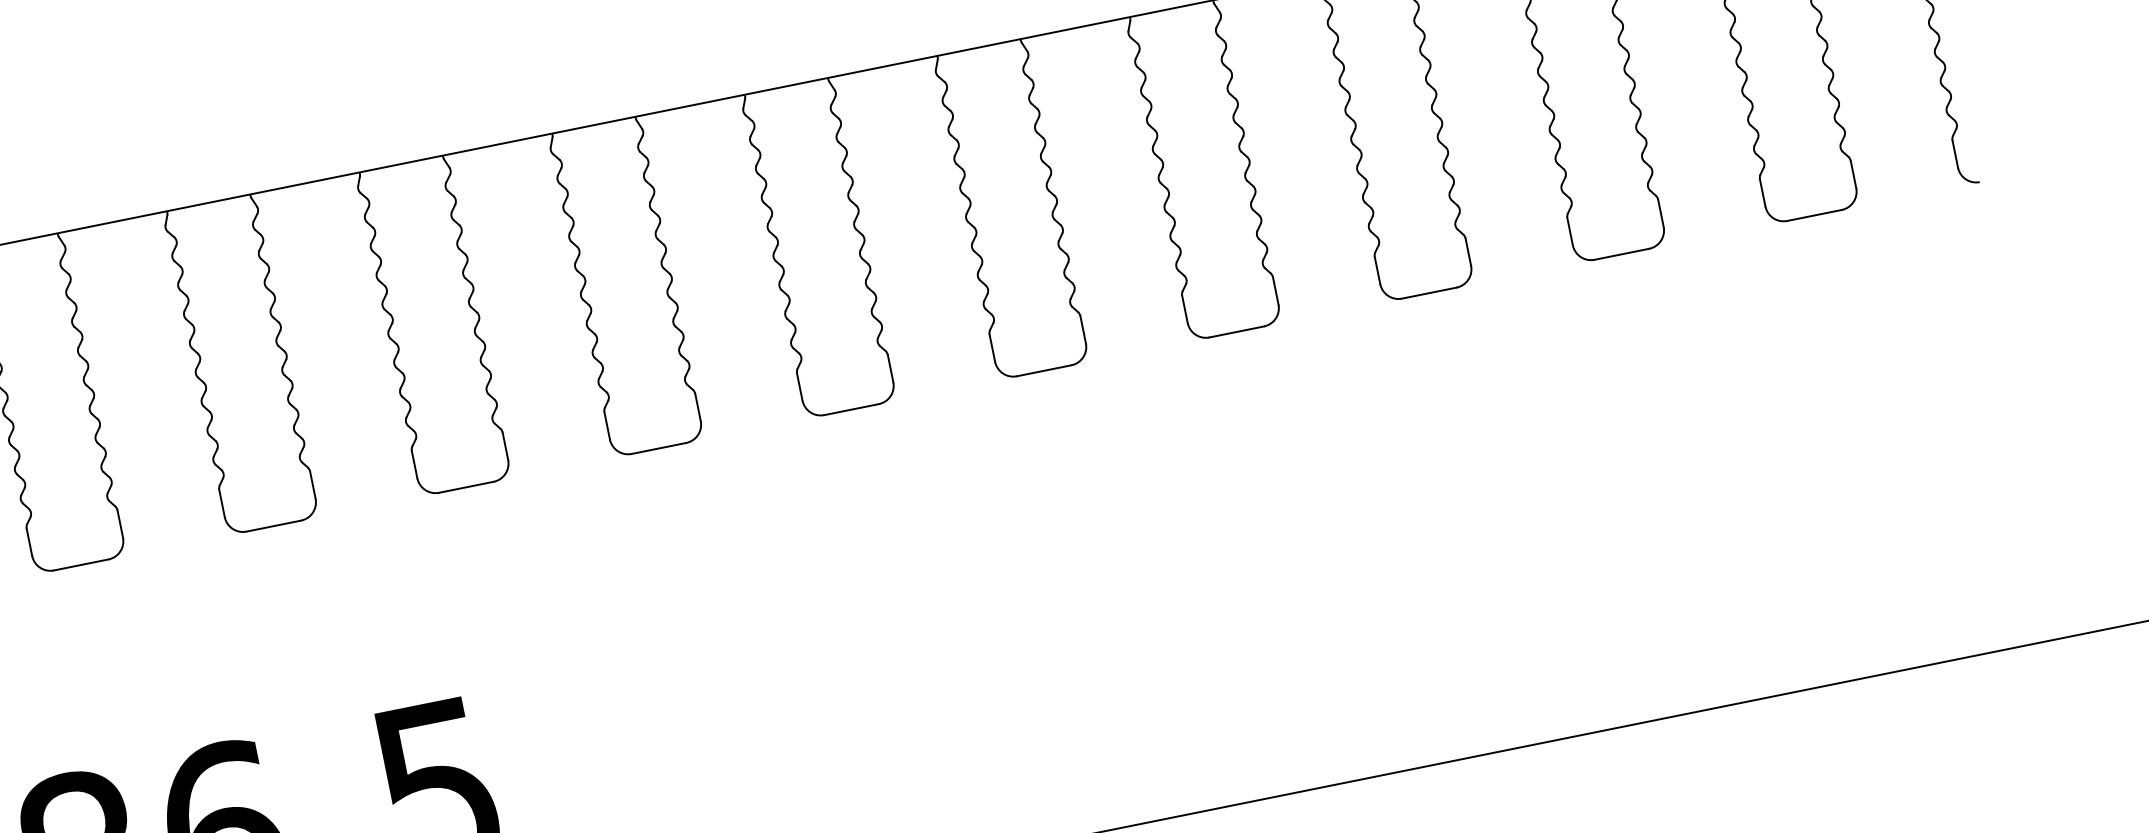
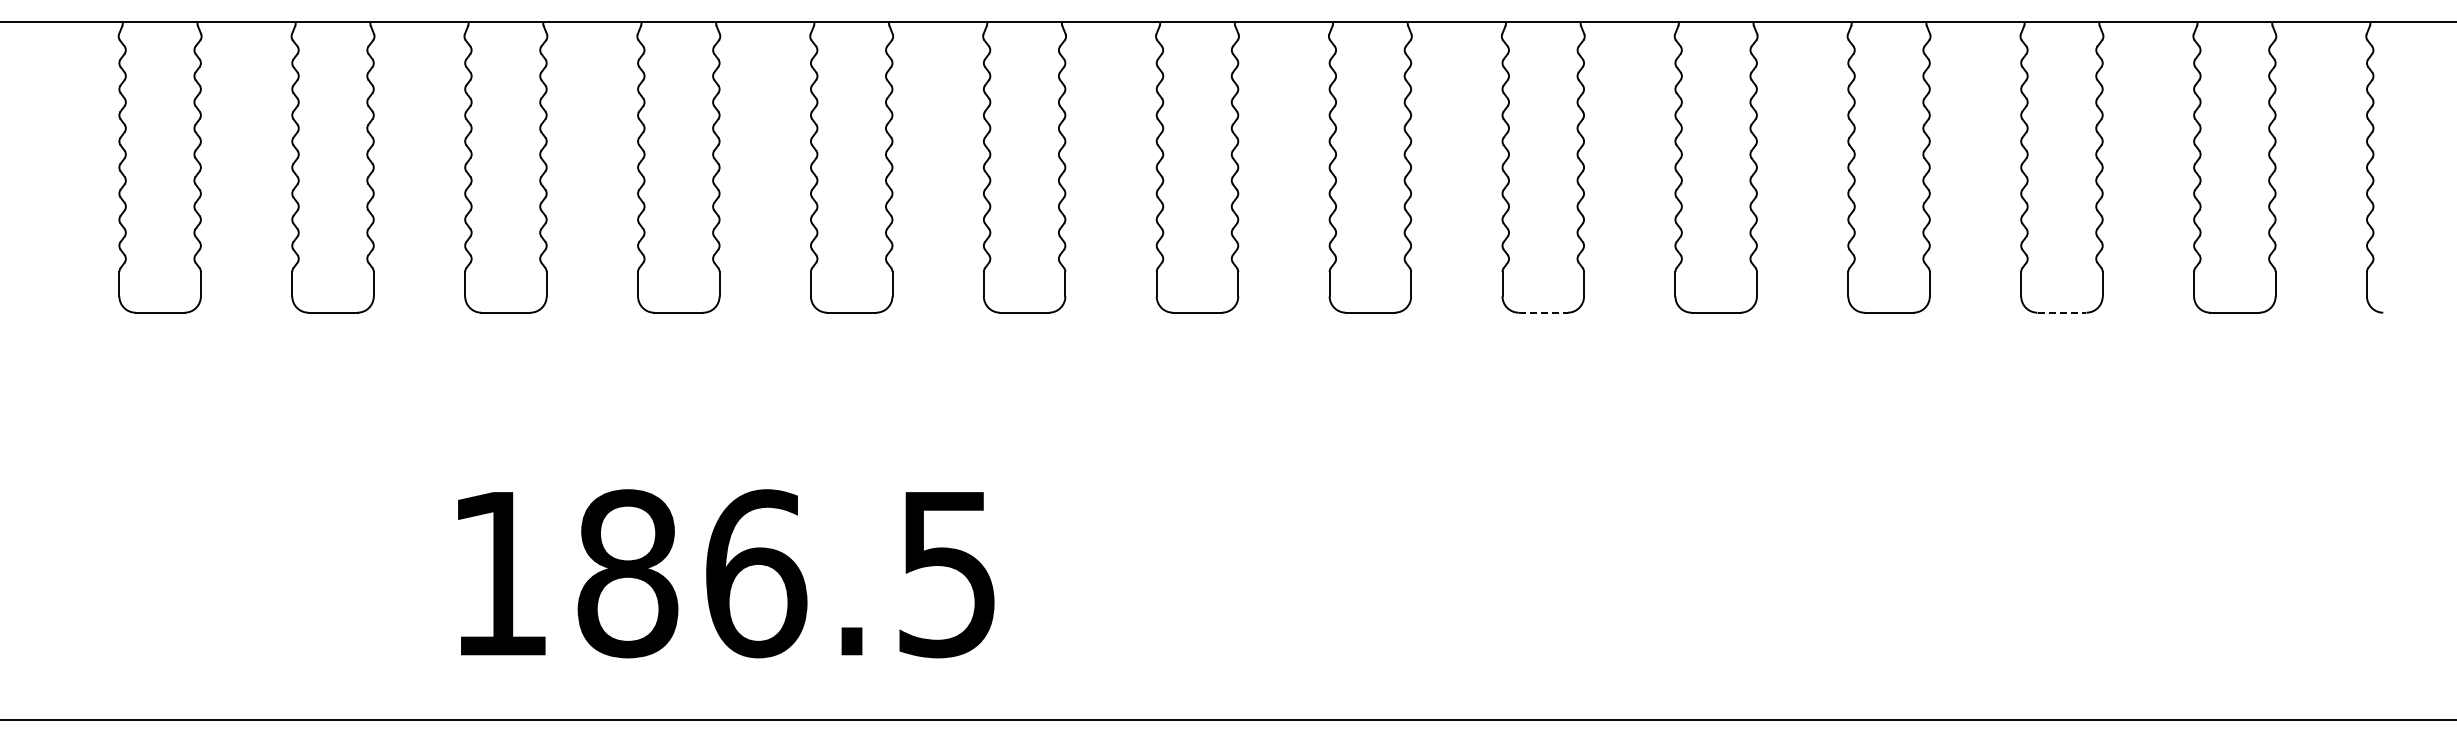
line: (1622, 253) -> (2062, 312), solid -> dashed
line: (1044, 370) -> (1543, 312), solid -> dashed

